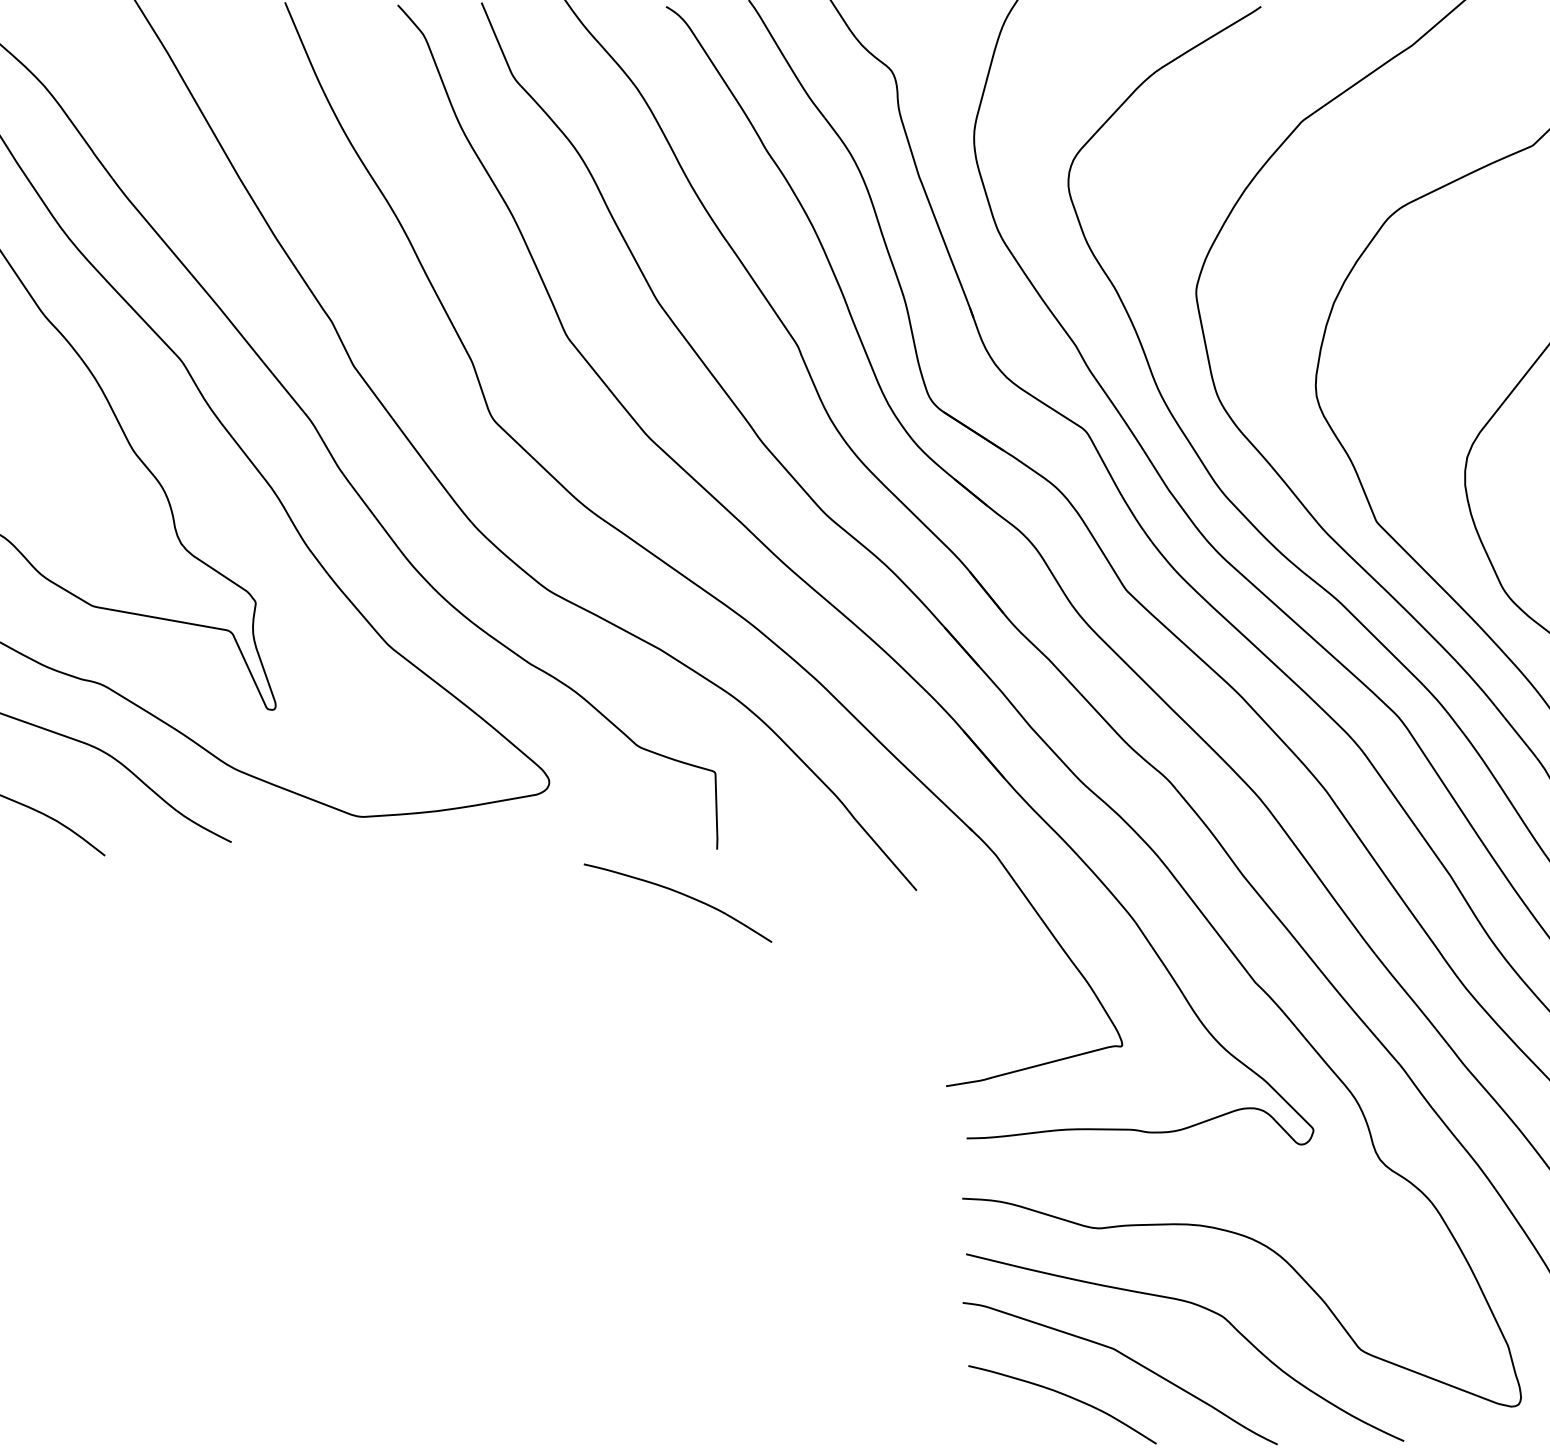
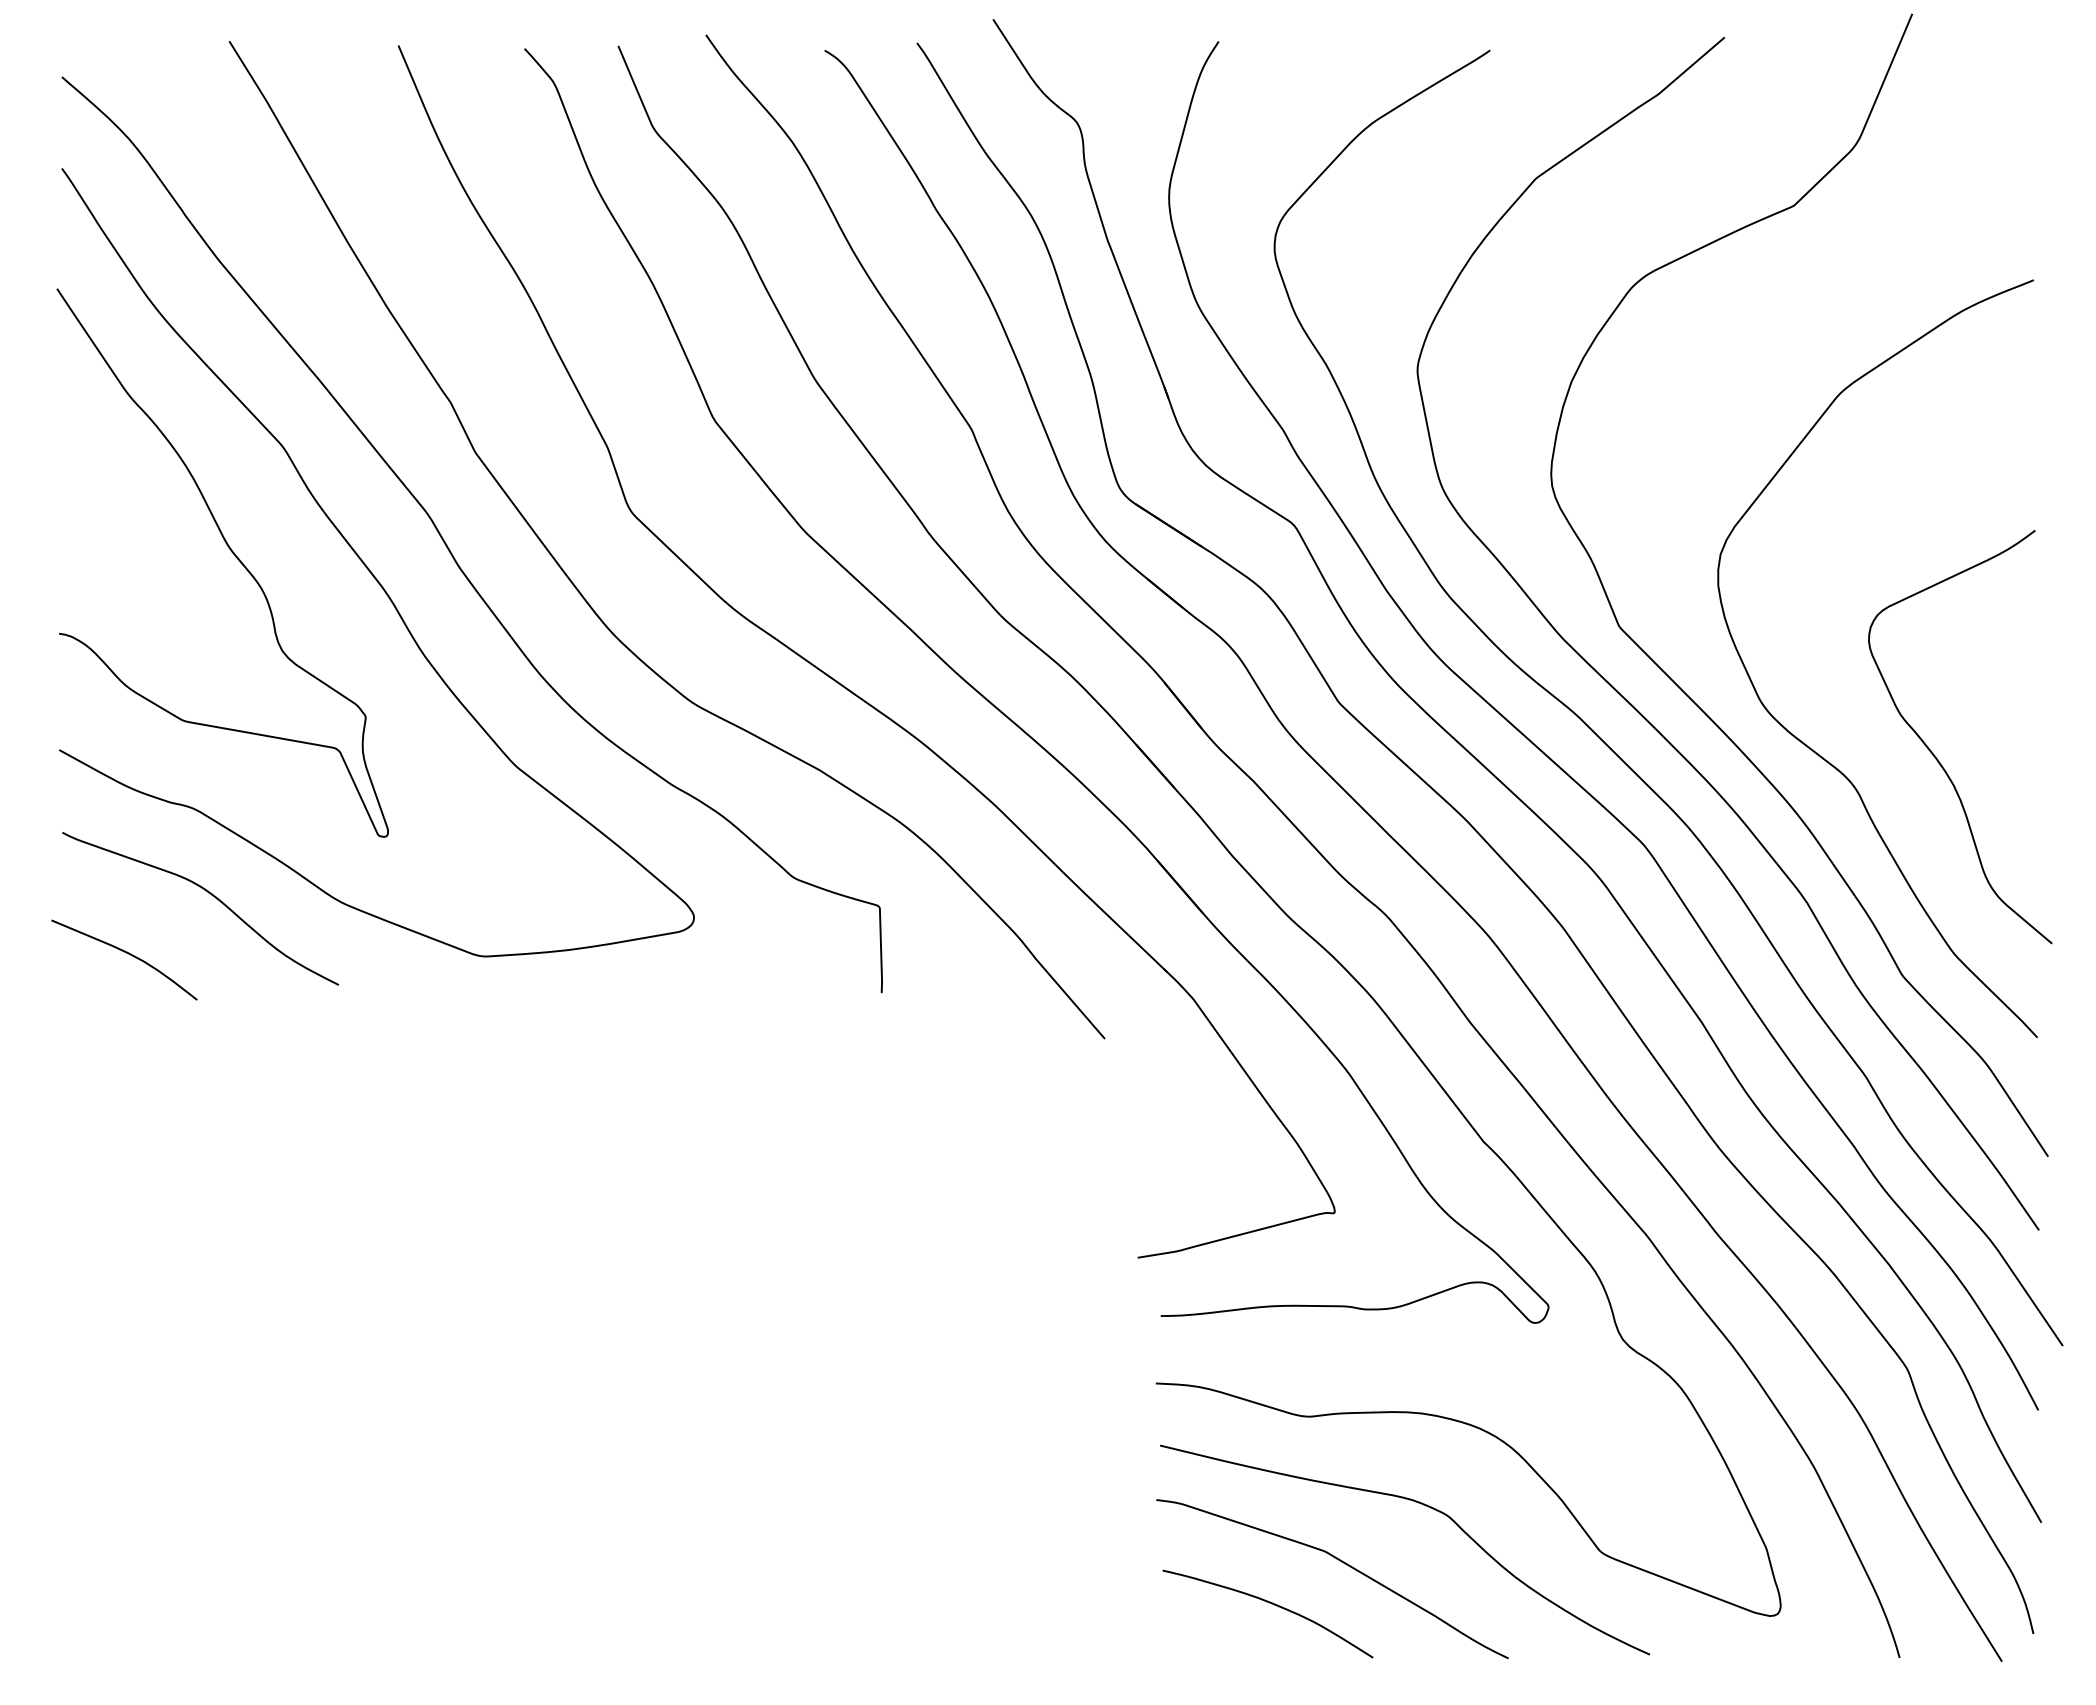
curve: (681, 894) -> (841, 1043), removed

